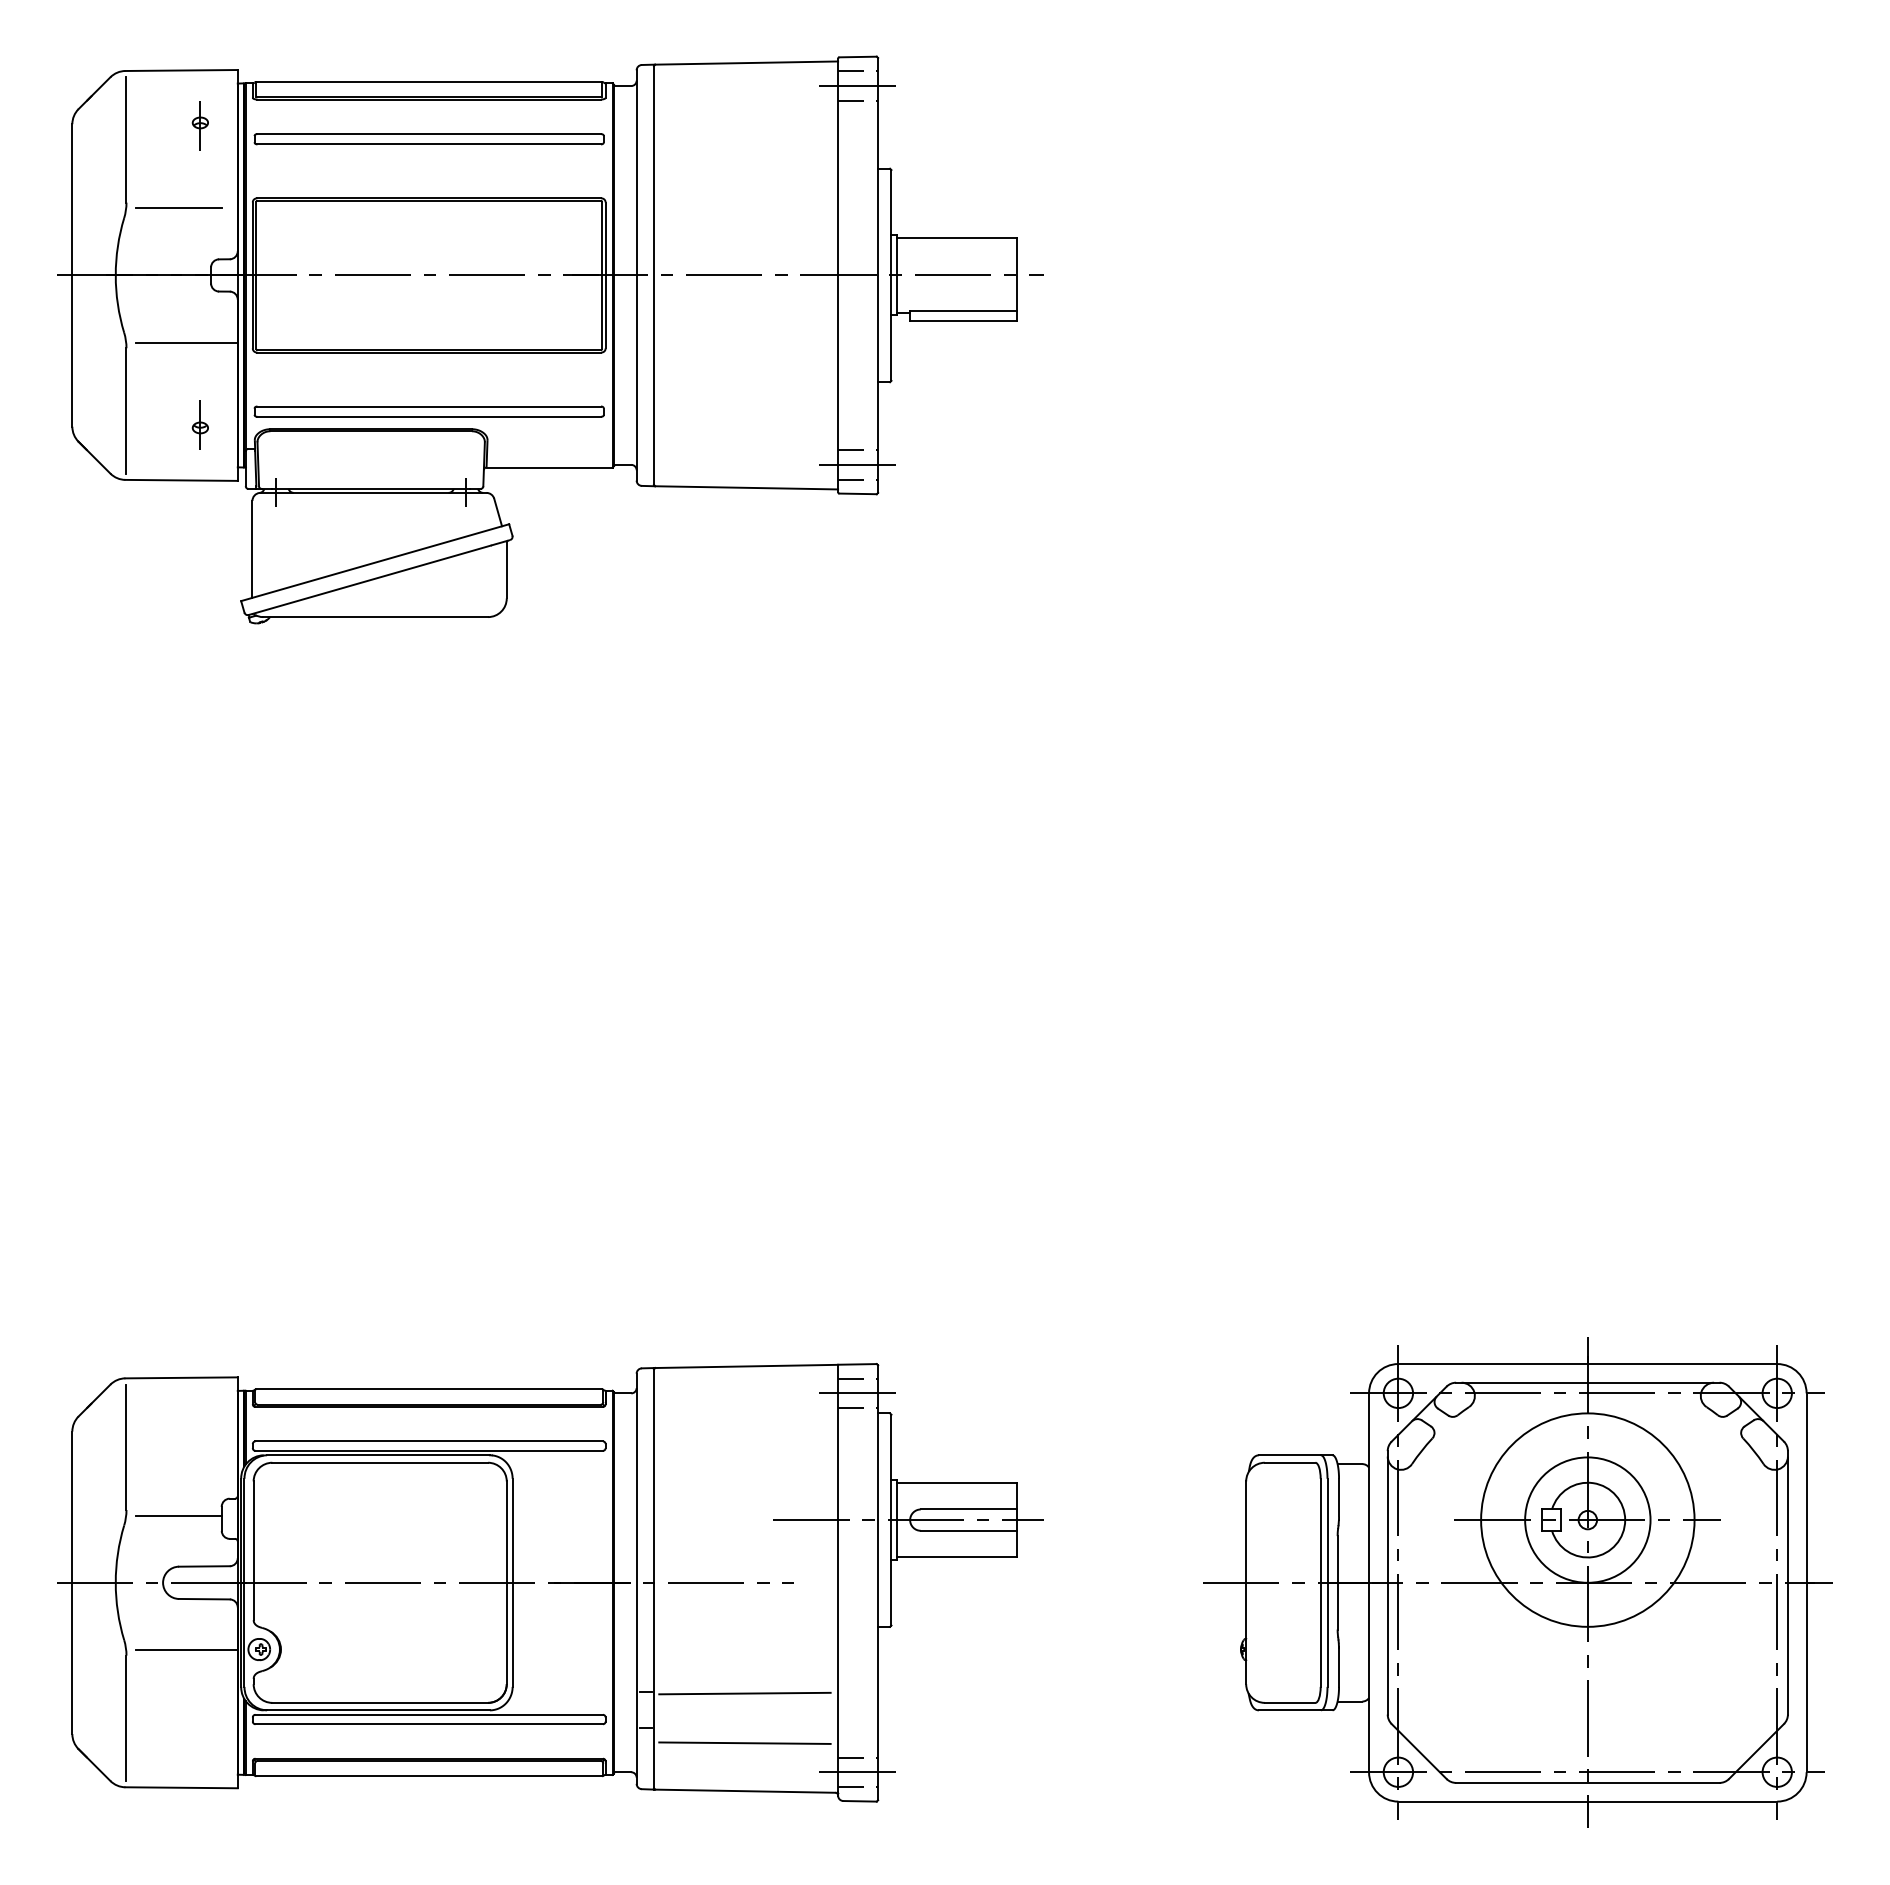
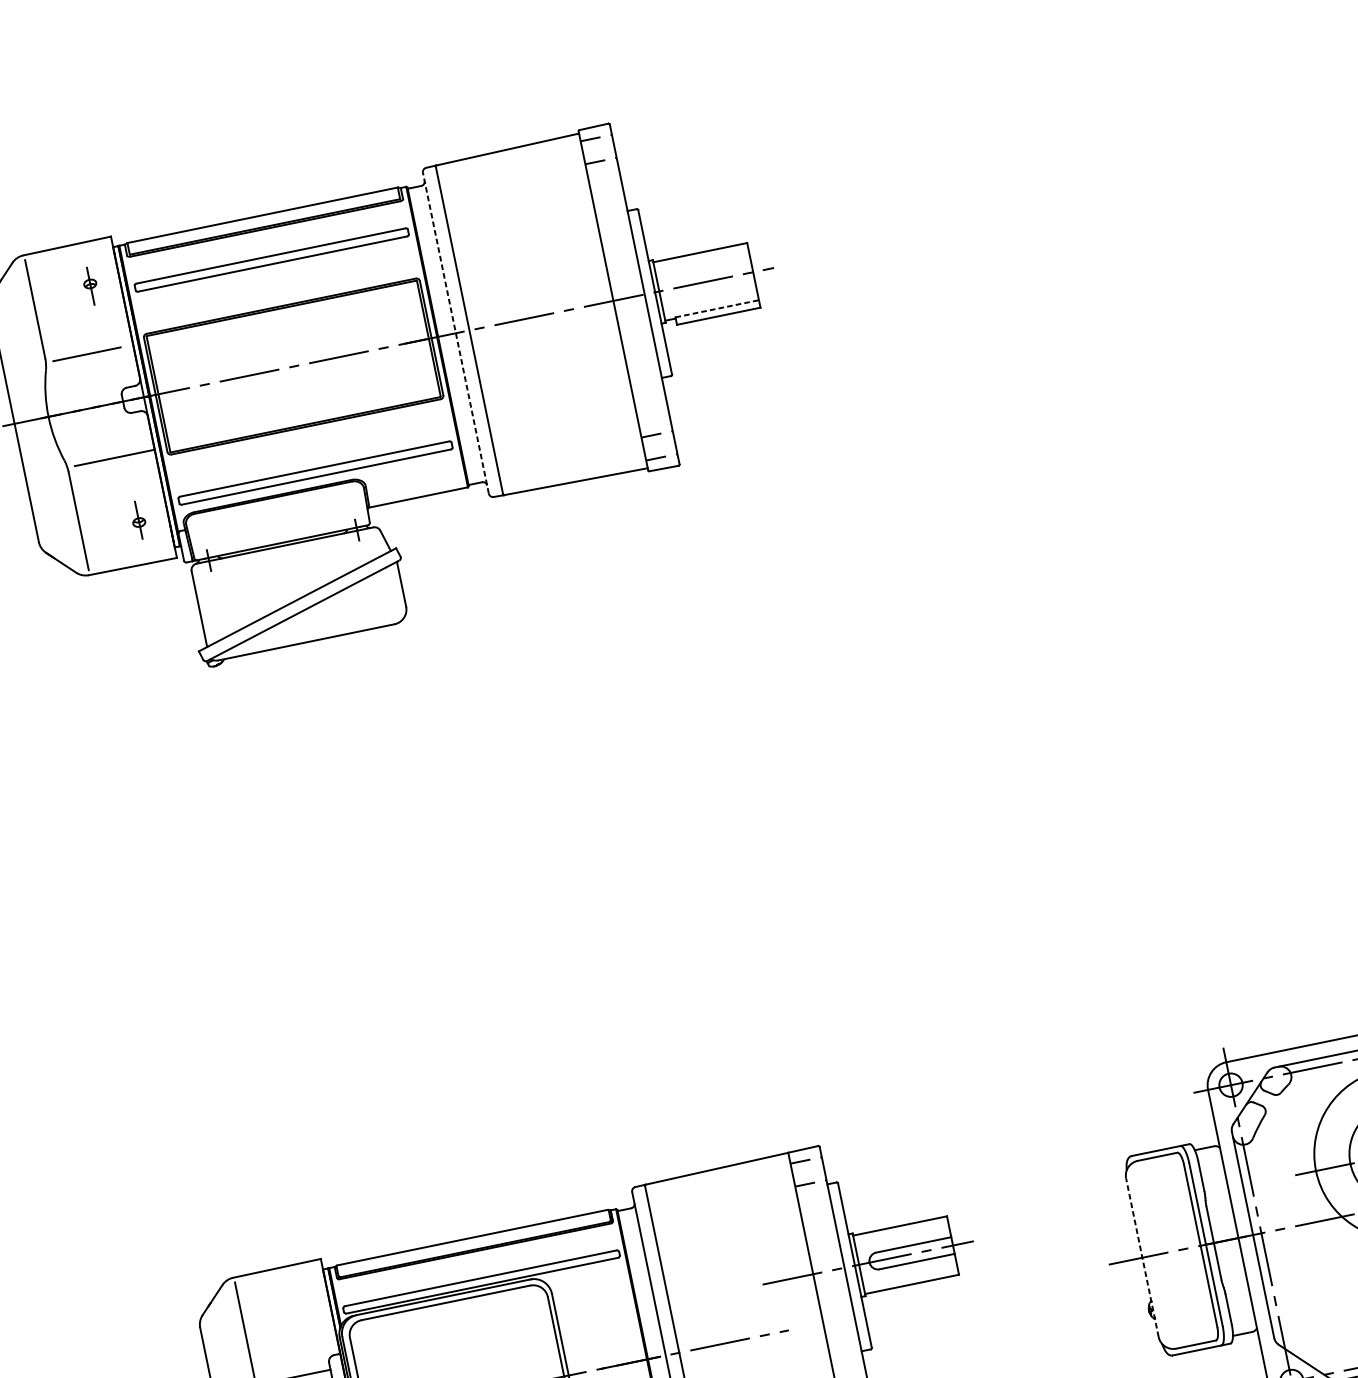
line: (857, 86) -> (598, 150), removed
line: (636, 274) -> (455, 332), solid -> dashed
line: (964, 311) -> (718, 308), solid -> dashed
line: (857, 464) -> (658, 445), removed
line: (857, 1393) -> (808, 1172), removed
line: (1246, 1582) -> (1142, 1257), solid -> dashed

